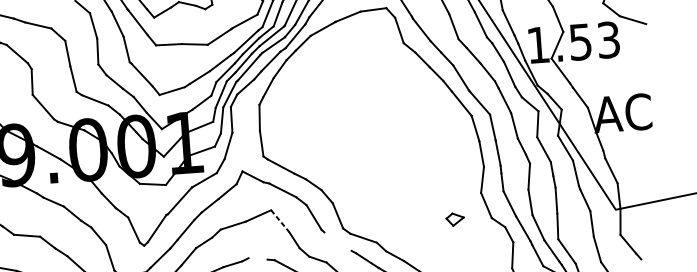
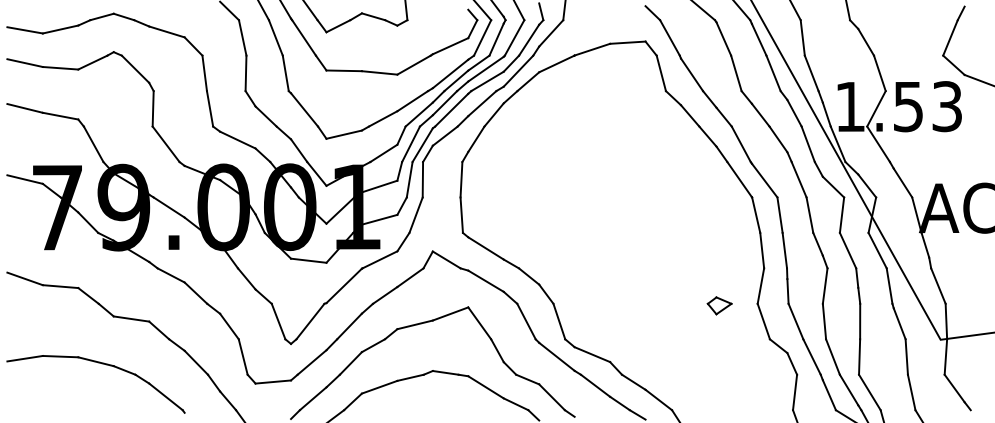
part: (455, 219) -> (719, 305), moved
line: (280, 221) -> (479, 323), dashed -> solid
line: (337, 241) -> (556, 356), added
line: (257, 258) -> (445, 372), added

